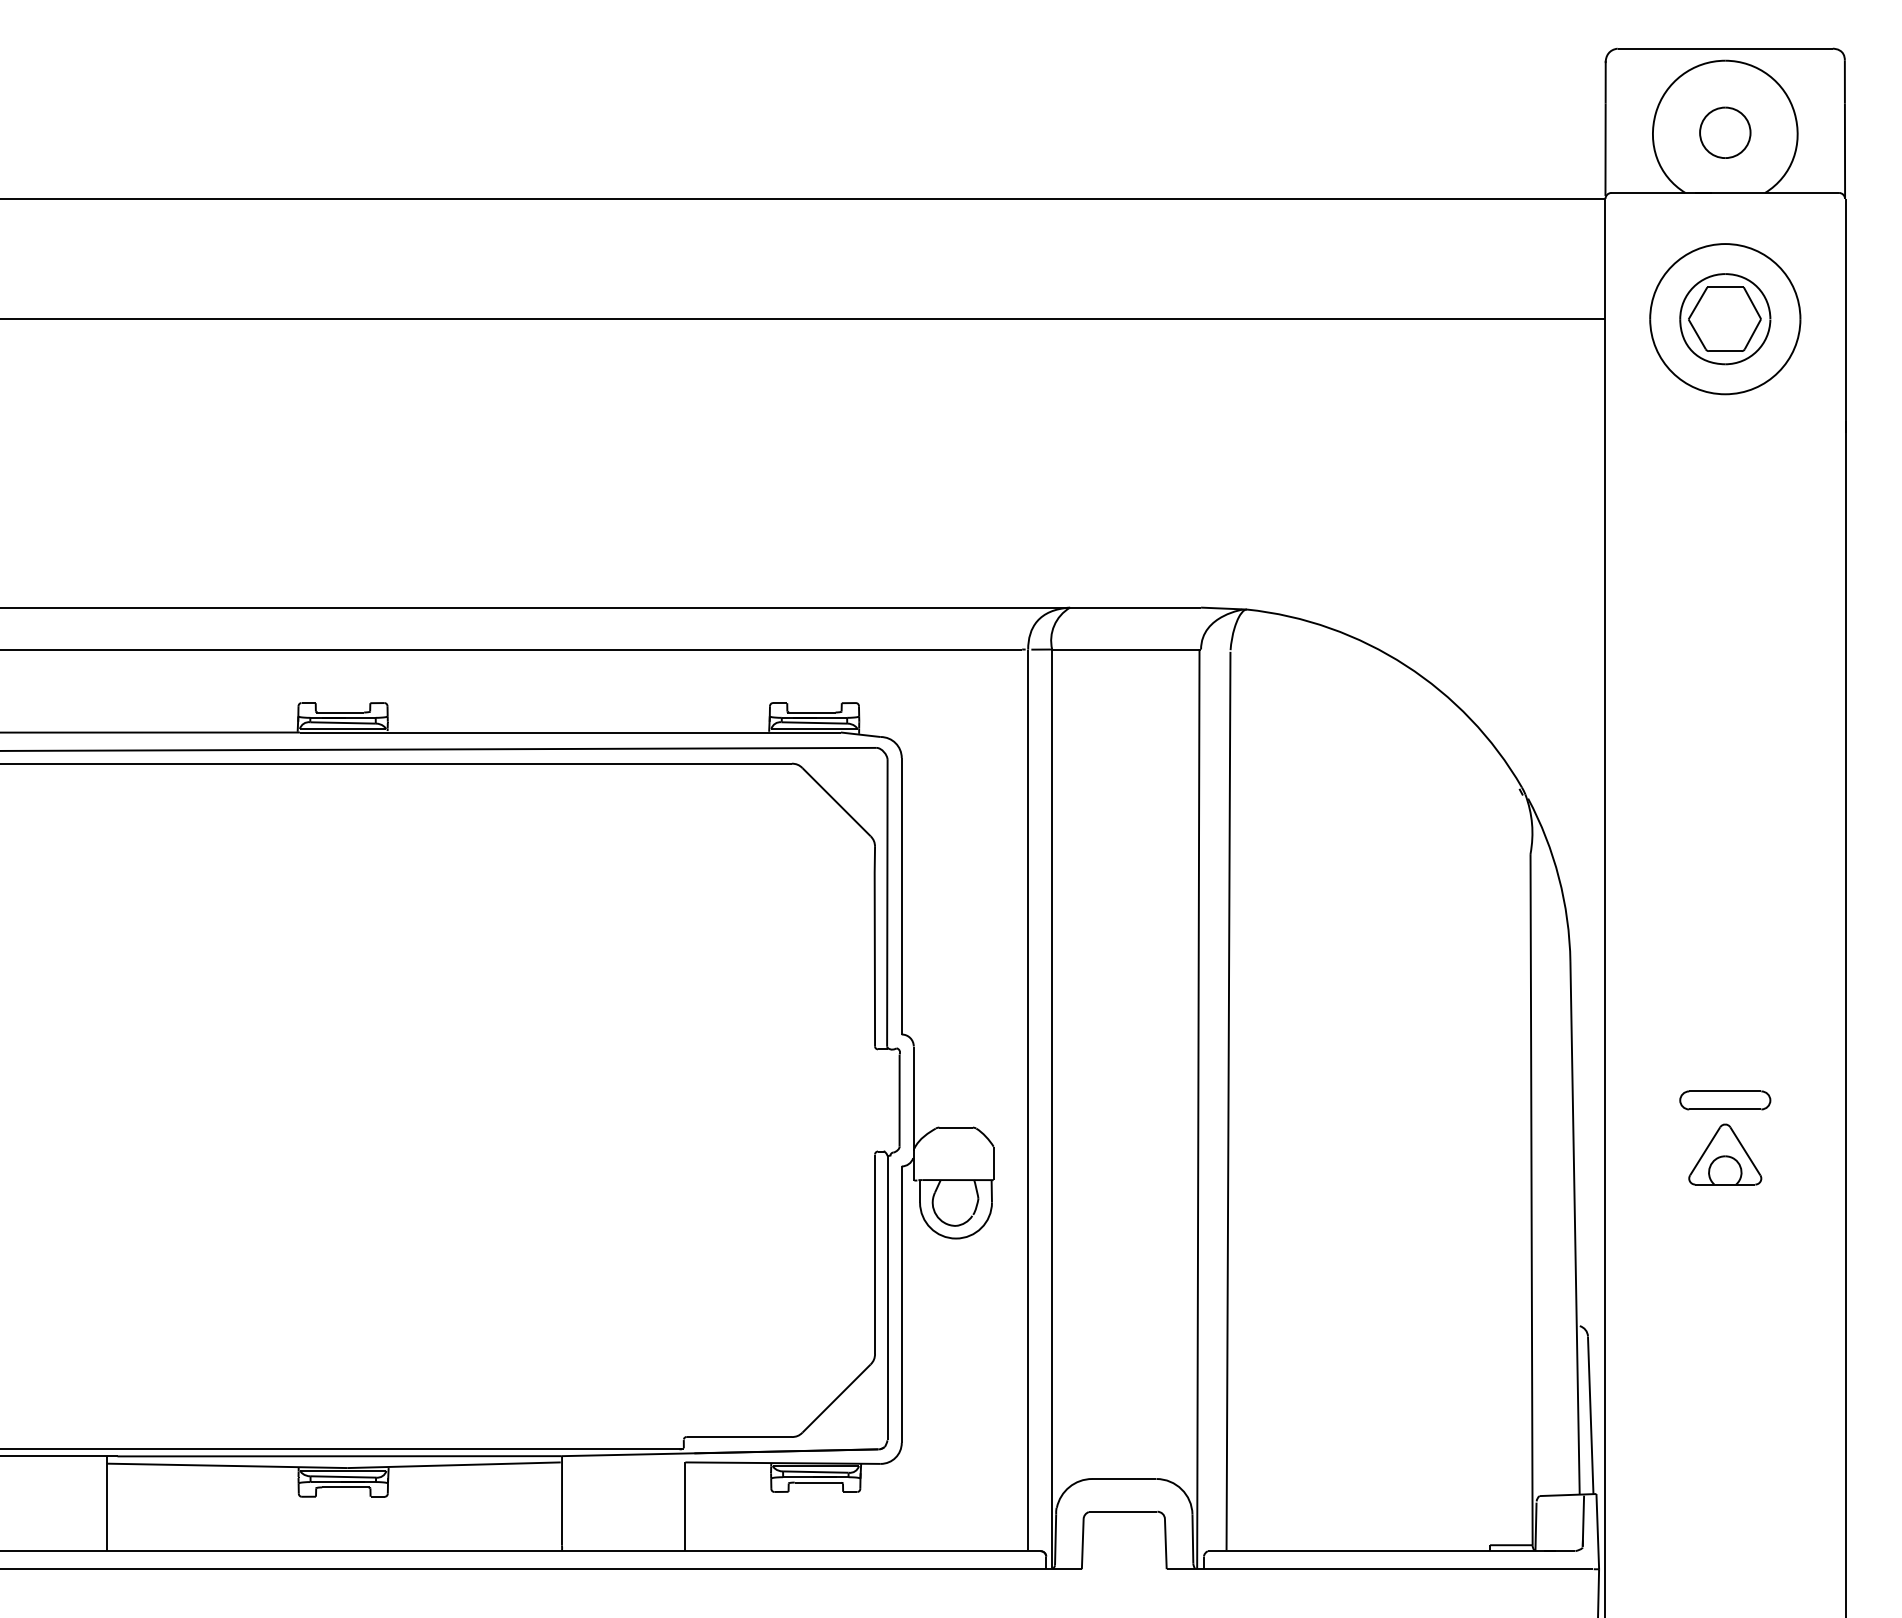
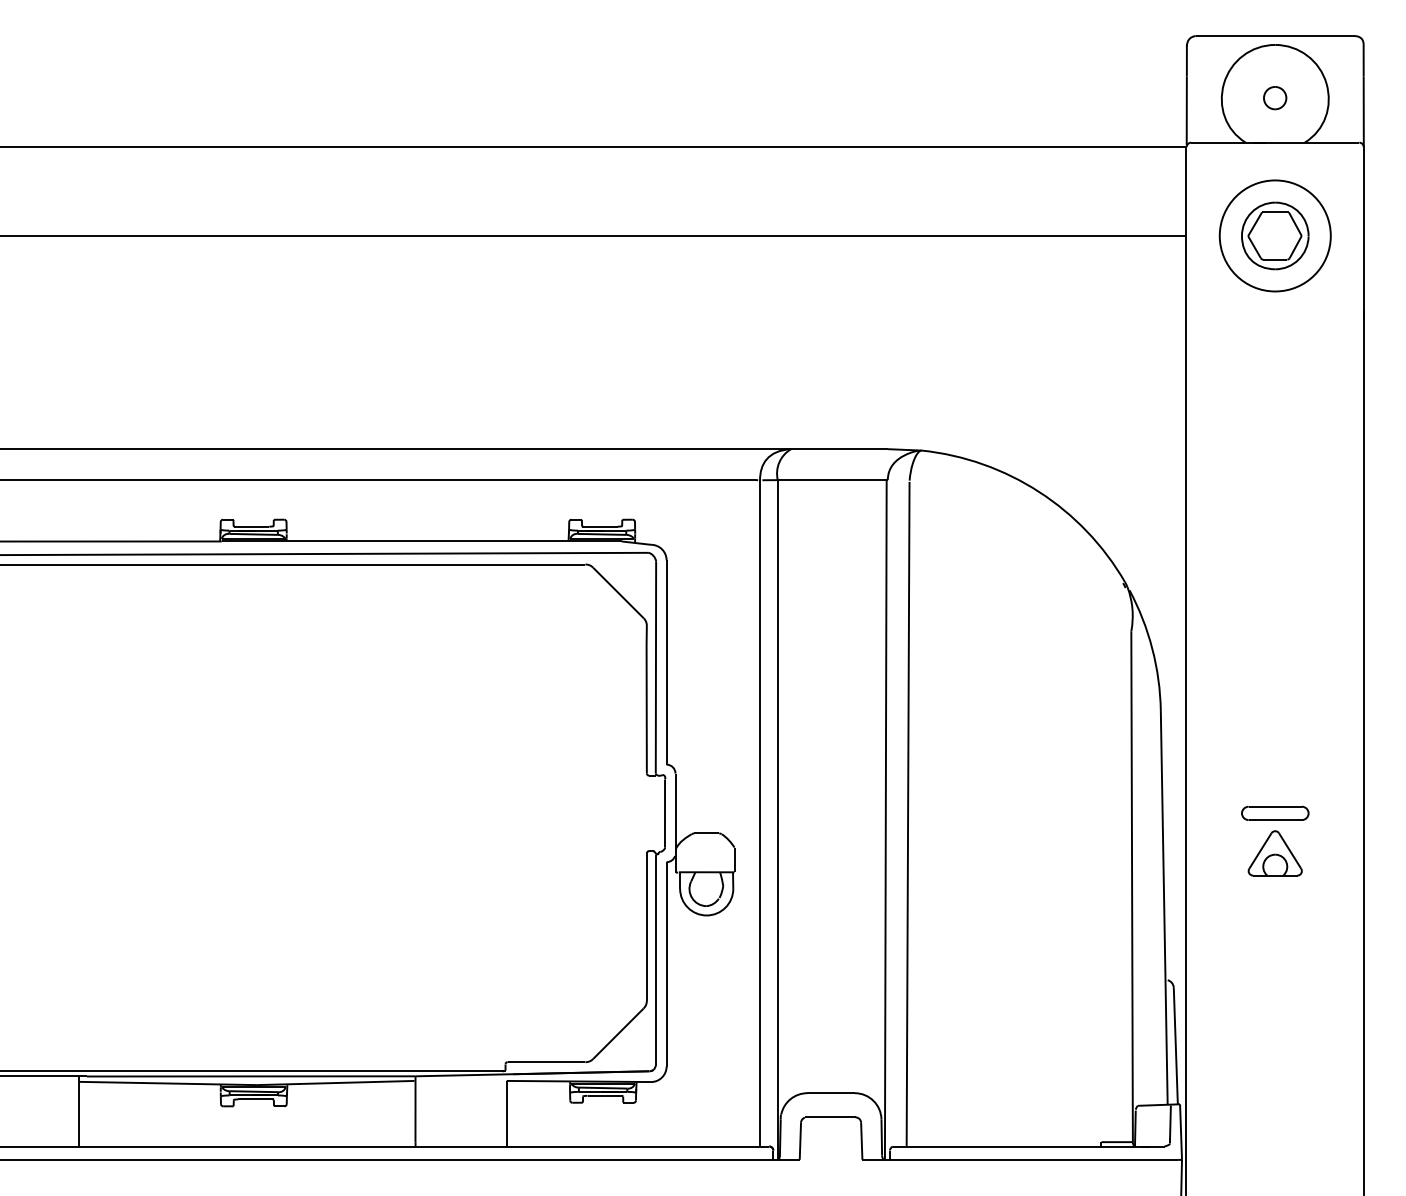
part: (1724, 131) -> (1274, 97), size x0.6

